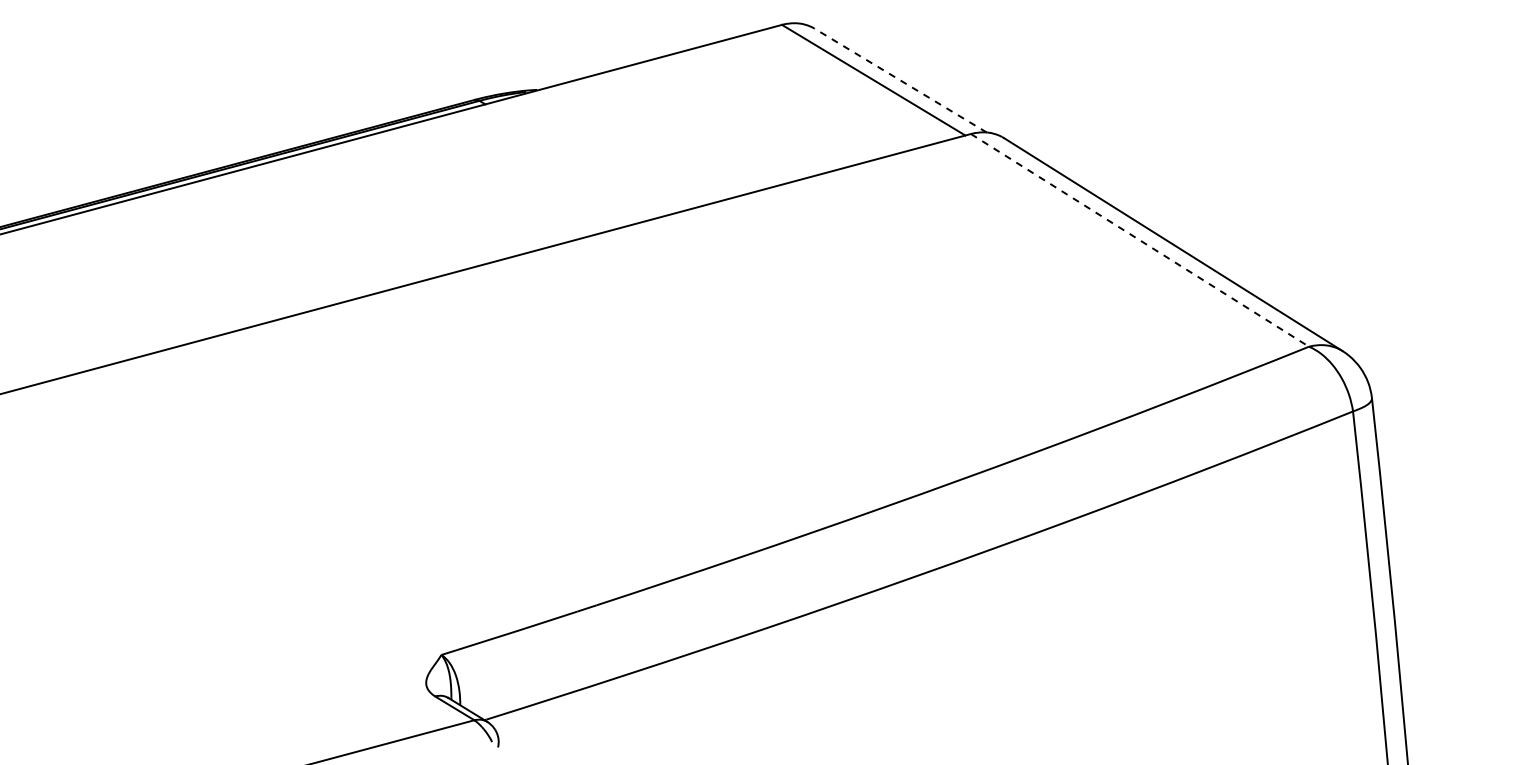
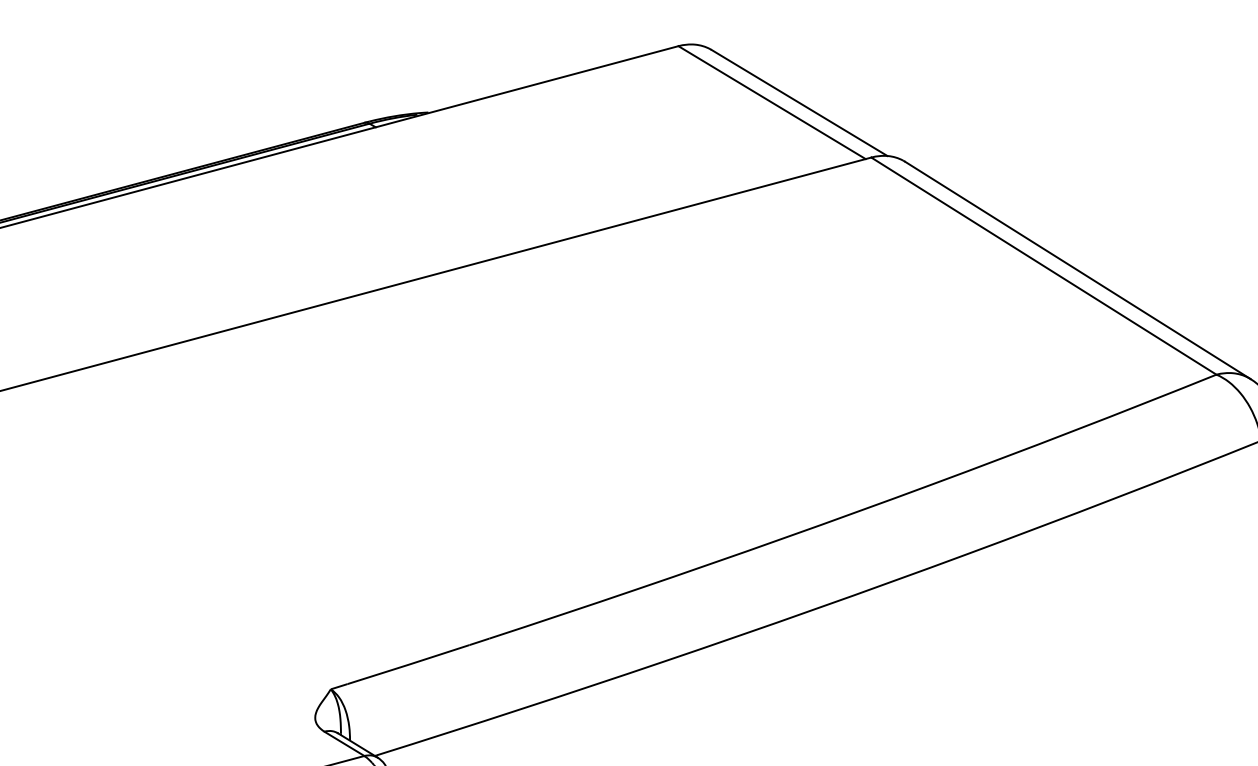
line: (900, 80) -> (799, 102), dashed -> solid
line: (1140, 240) -> (1044, 266), dashed -> solid

